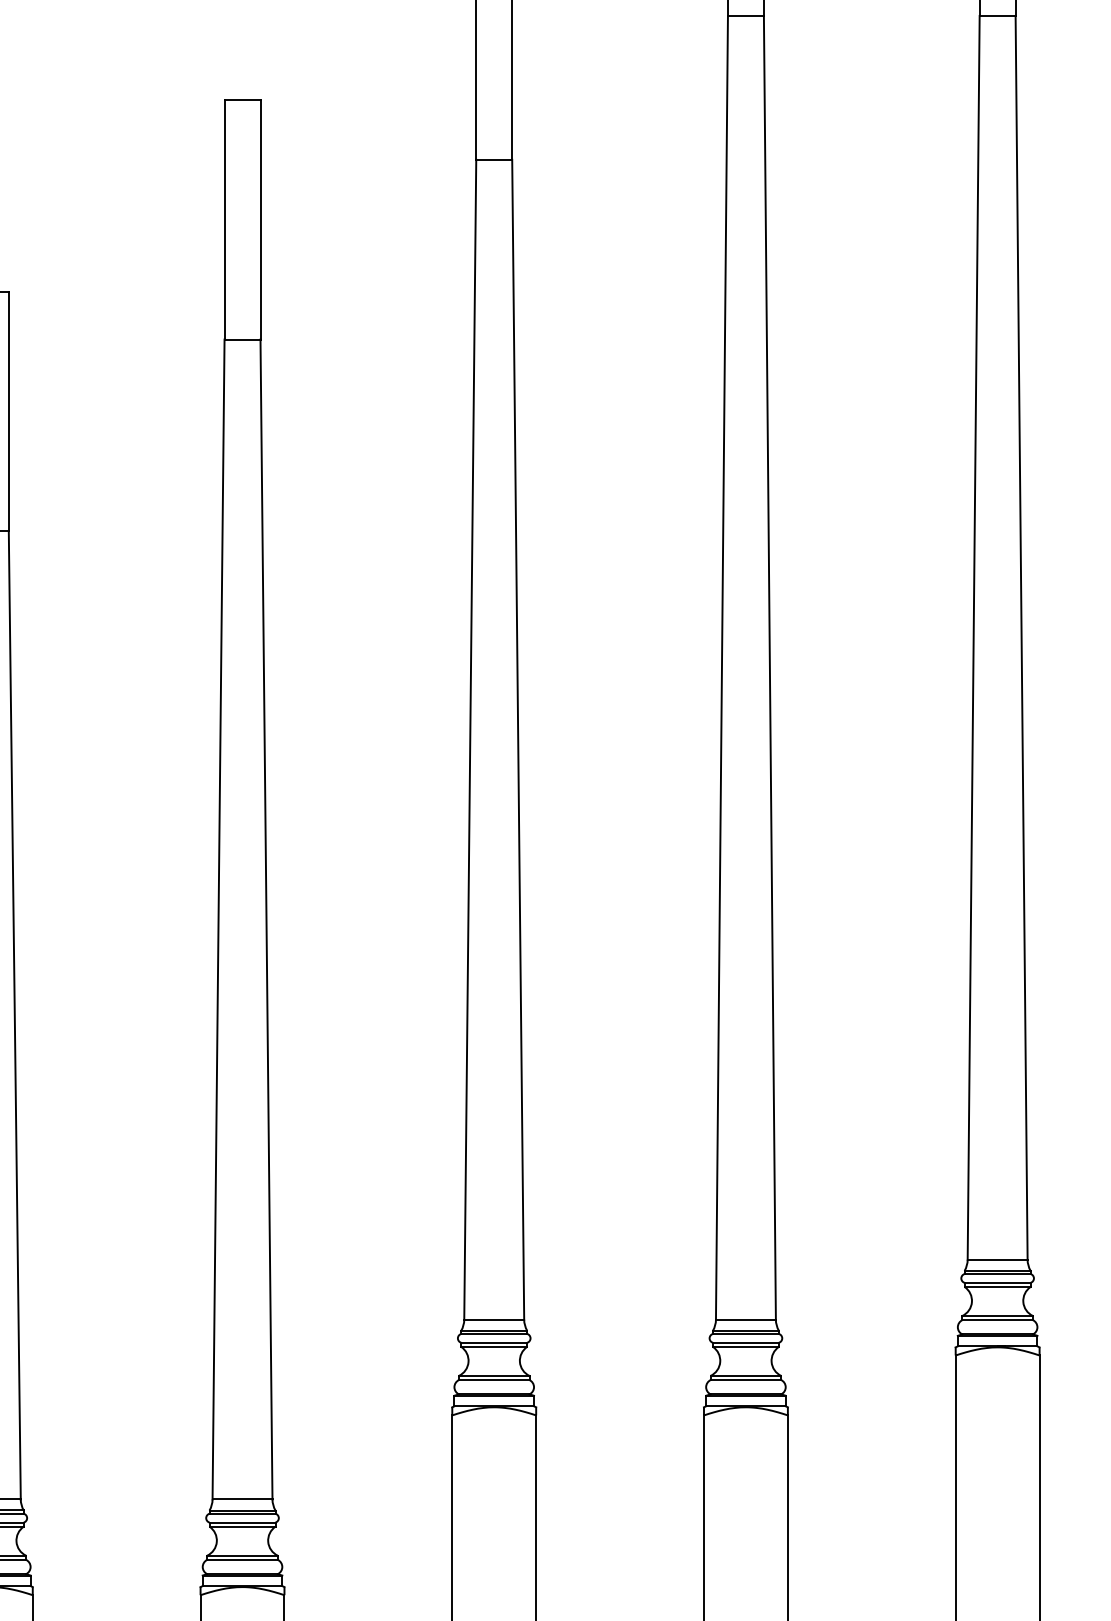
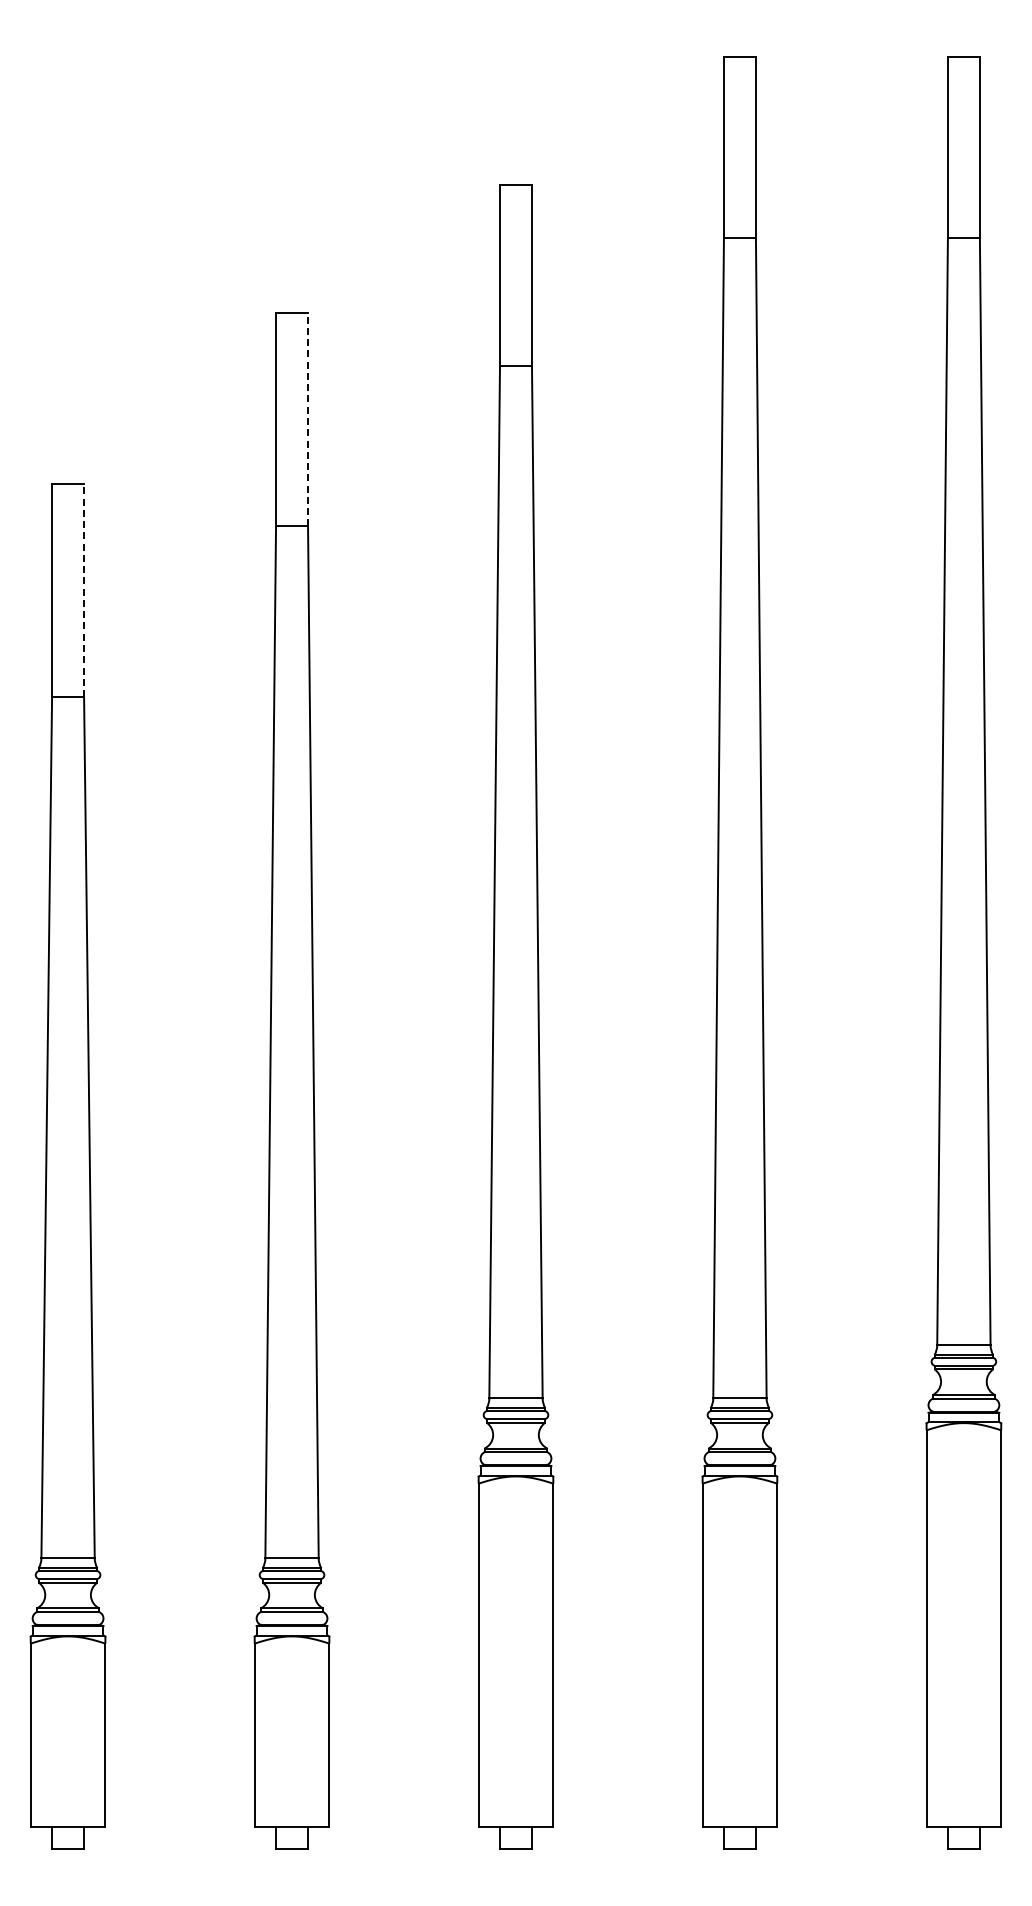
line: (261, 219) -> (308, 419), solid -> dashed
line: (9, 411) -> (84, 590), solid -> dashed

